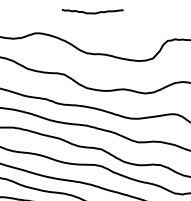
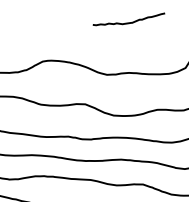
curve: (92, 12) -> (129, 22), moved

